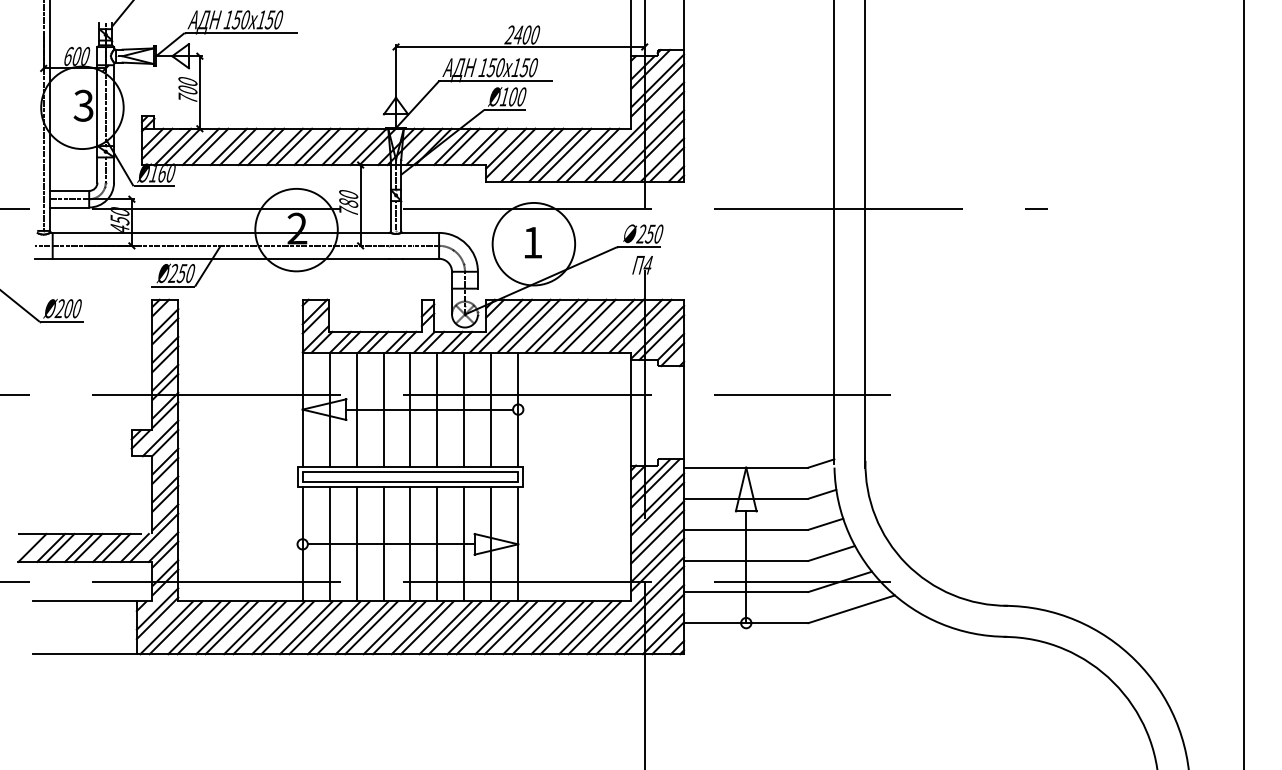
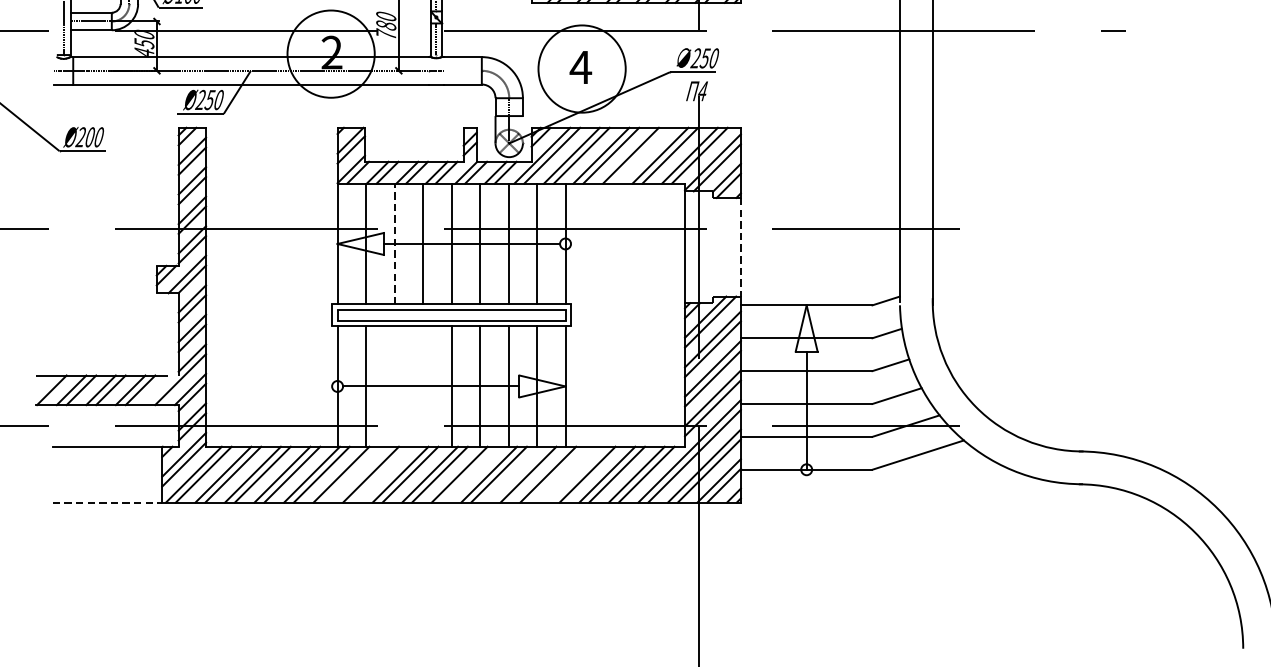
text: (532, 242) -> (580, 67), 1 -> 4
line: (421, 245) -> (463, 70), removed
line: (588, 325) -> (639, 155), removed
line: (356, 409) -> (394, 243), solid -> dashed
line: (684, 412) -> (741, 247), solid -> dashed
line: (356, 544) -> (394, 386), removed
line: (383, 544) -> (423, 386), removed
line: (134, 547) -> (159, 389), removed
line: (315, 627) -> (351, 474), removed
line: (343, 627) -> (380, 474), removed
line: (426, 627) -> (468, 474), removed
line: (473, 627) -> (518, 474), removed
line: (510, 627) -> (557, 474), removed
line: (529, 627) -> (577, 474), removed
line: (85, 654) -> (107, 502), solid -> dashed

